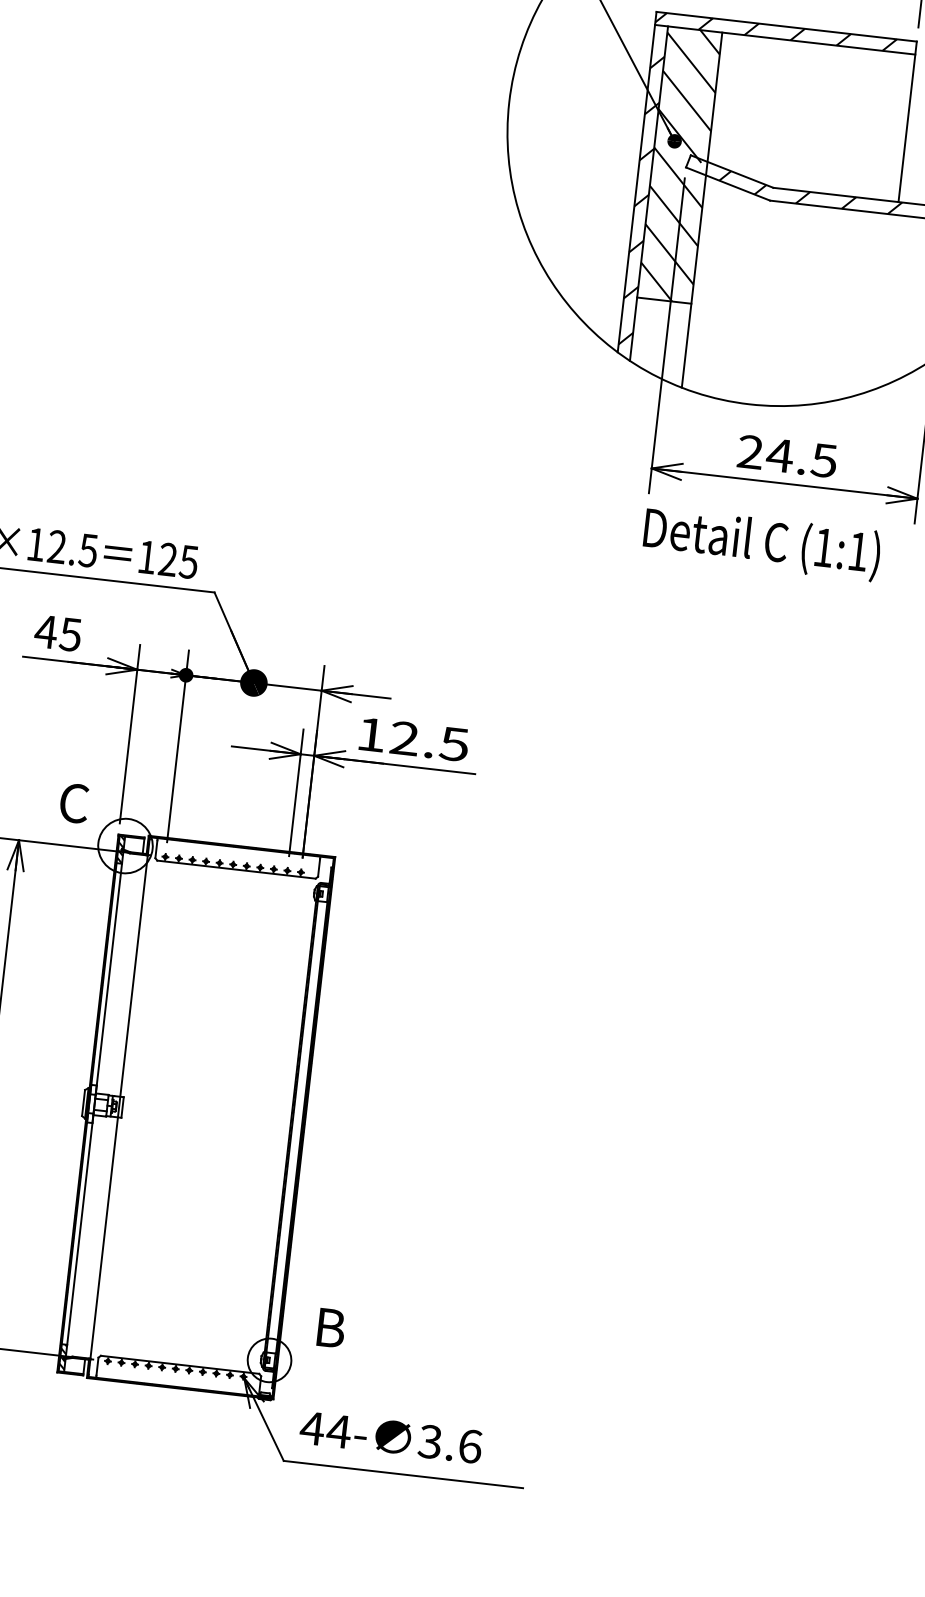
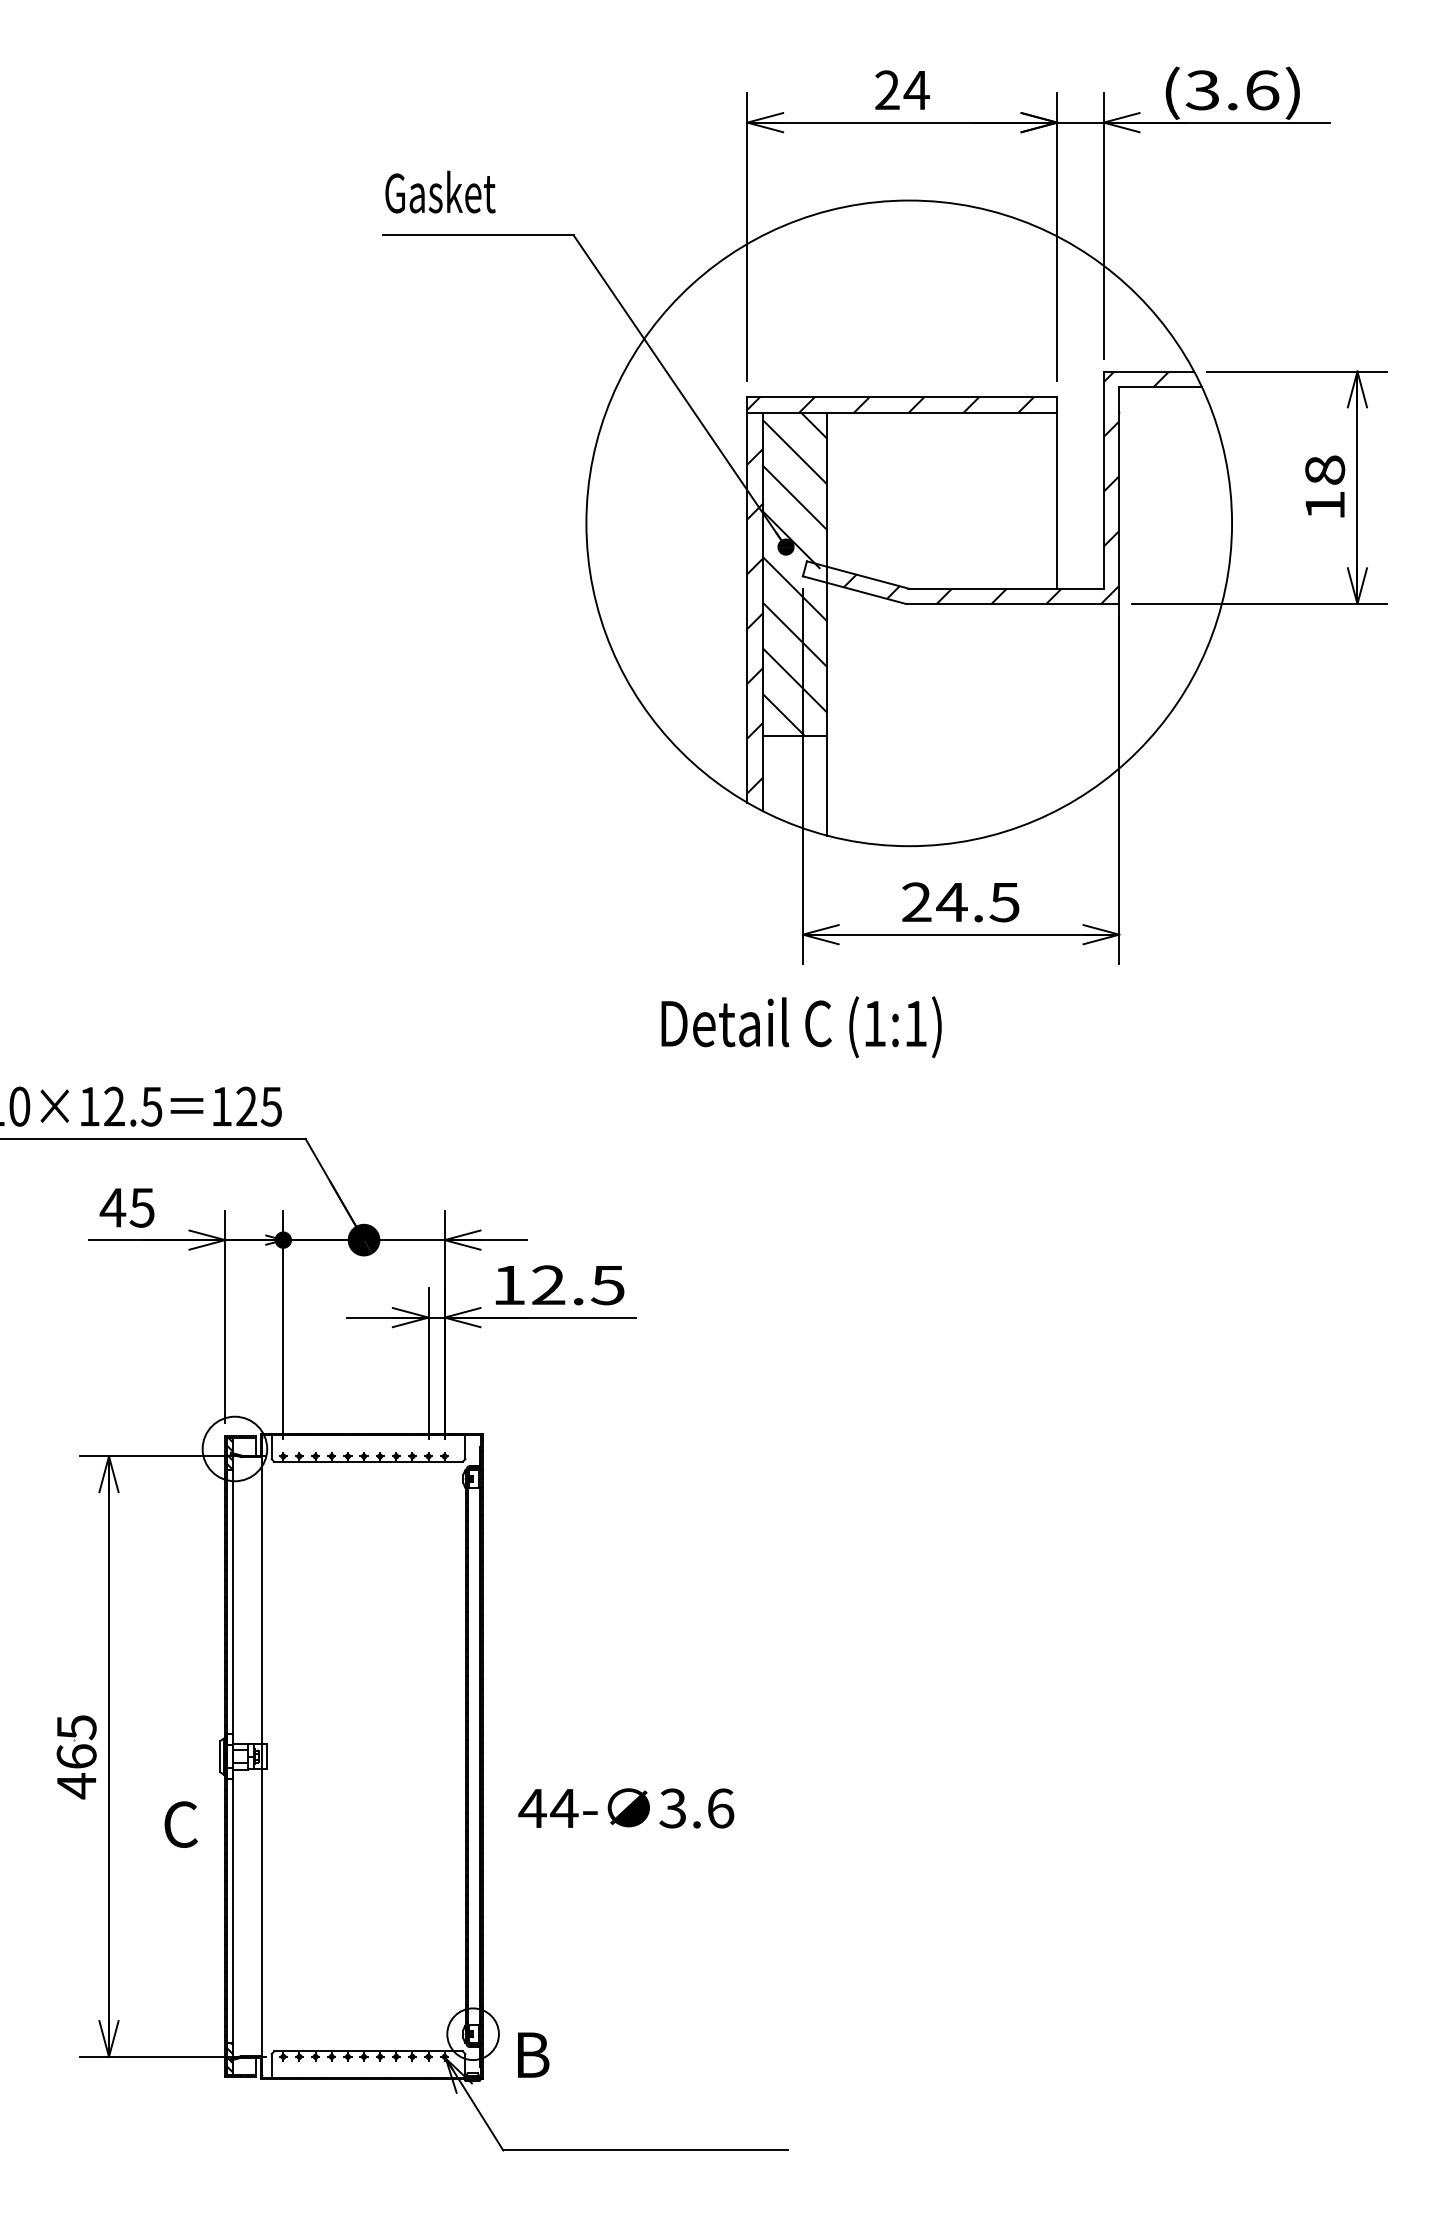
text: (761, 543) -> (801, 1027), moved
text: (73, 803) -> (180, 1824), moved
text: (331, 1327) -> (533, 2054), moved
text: (391, 1437) -> (626, 1808), moved

